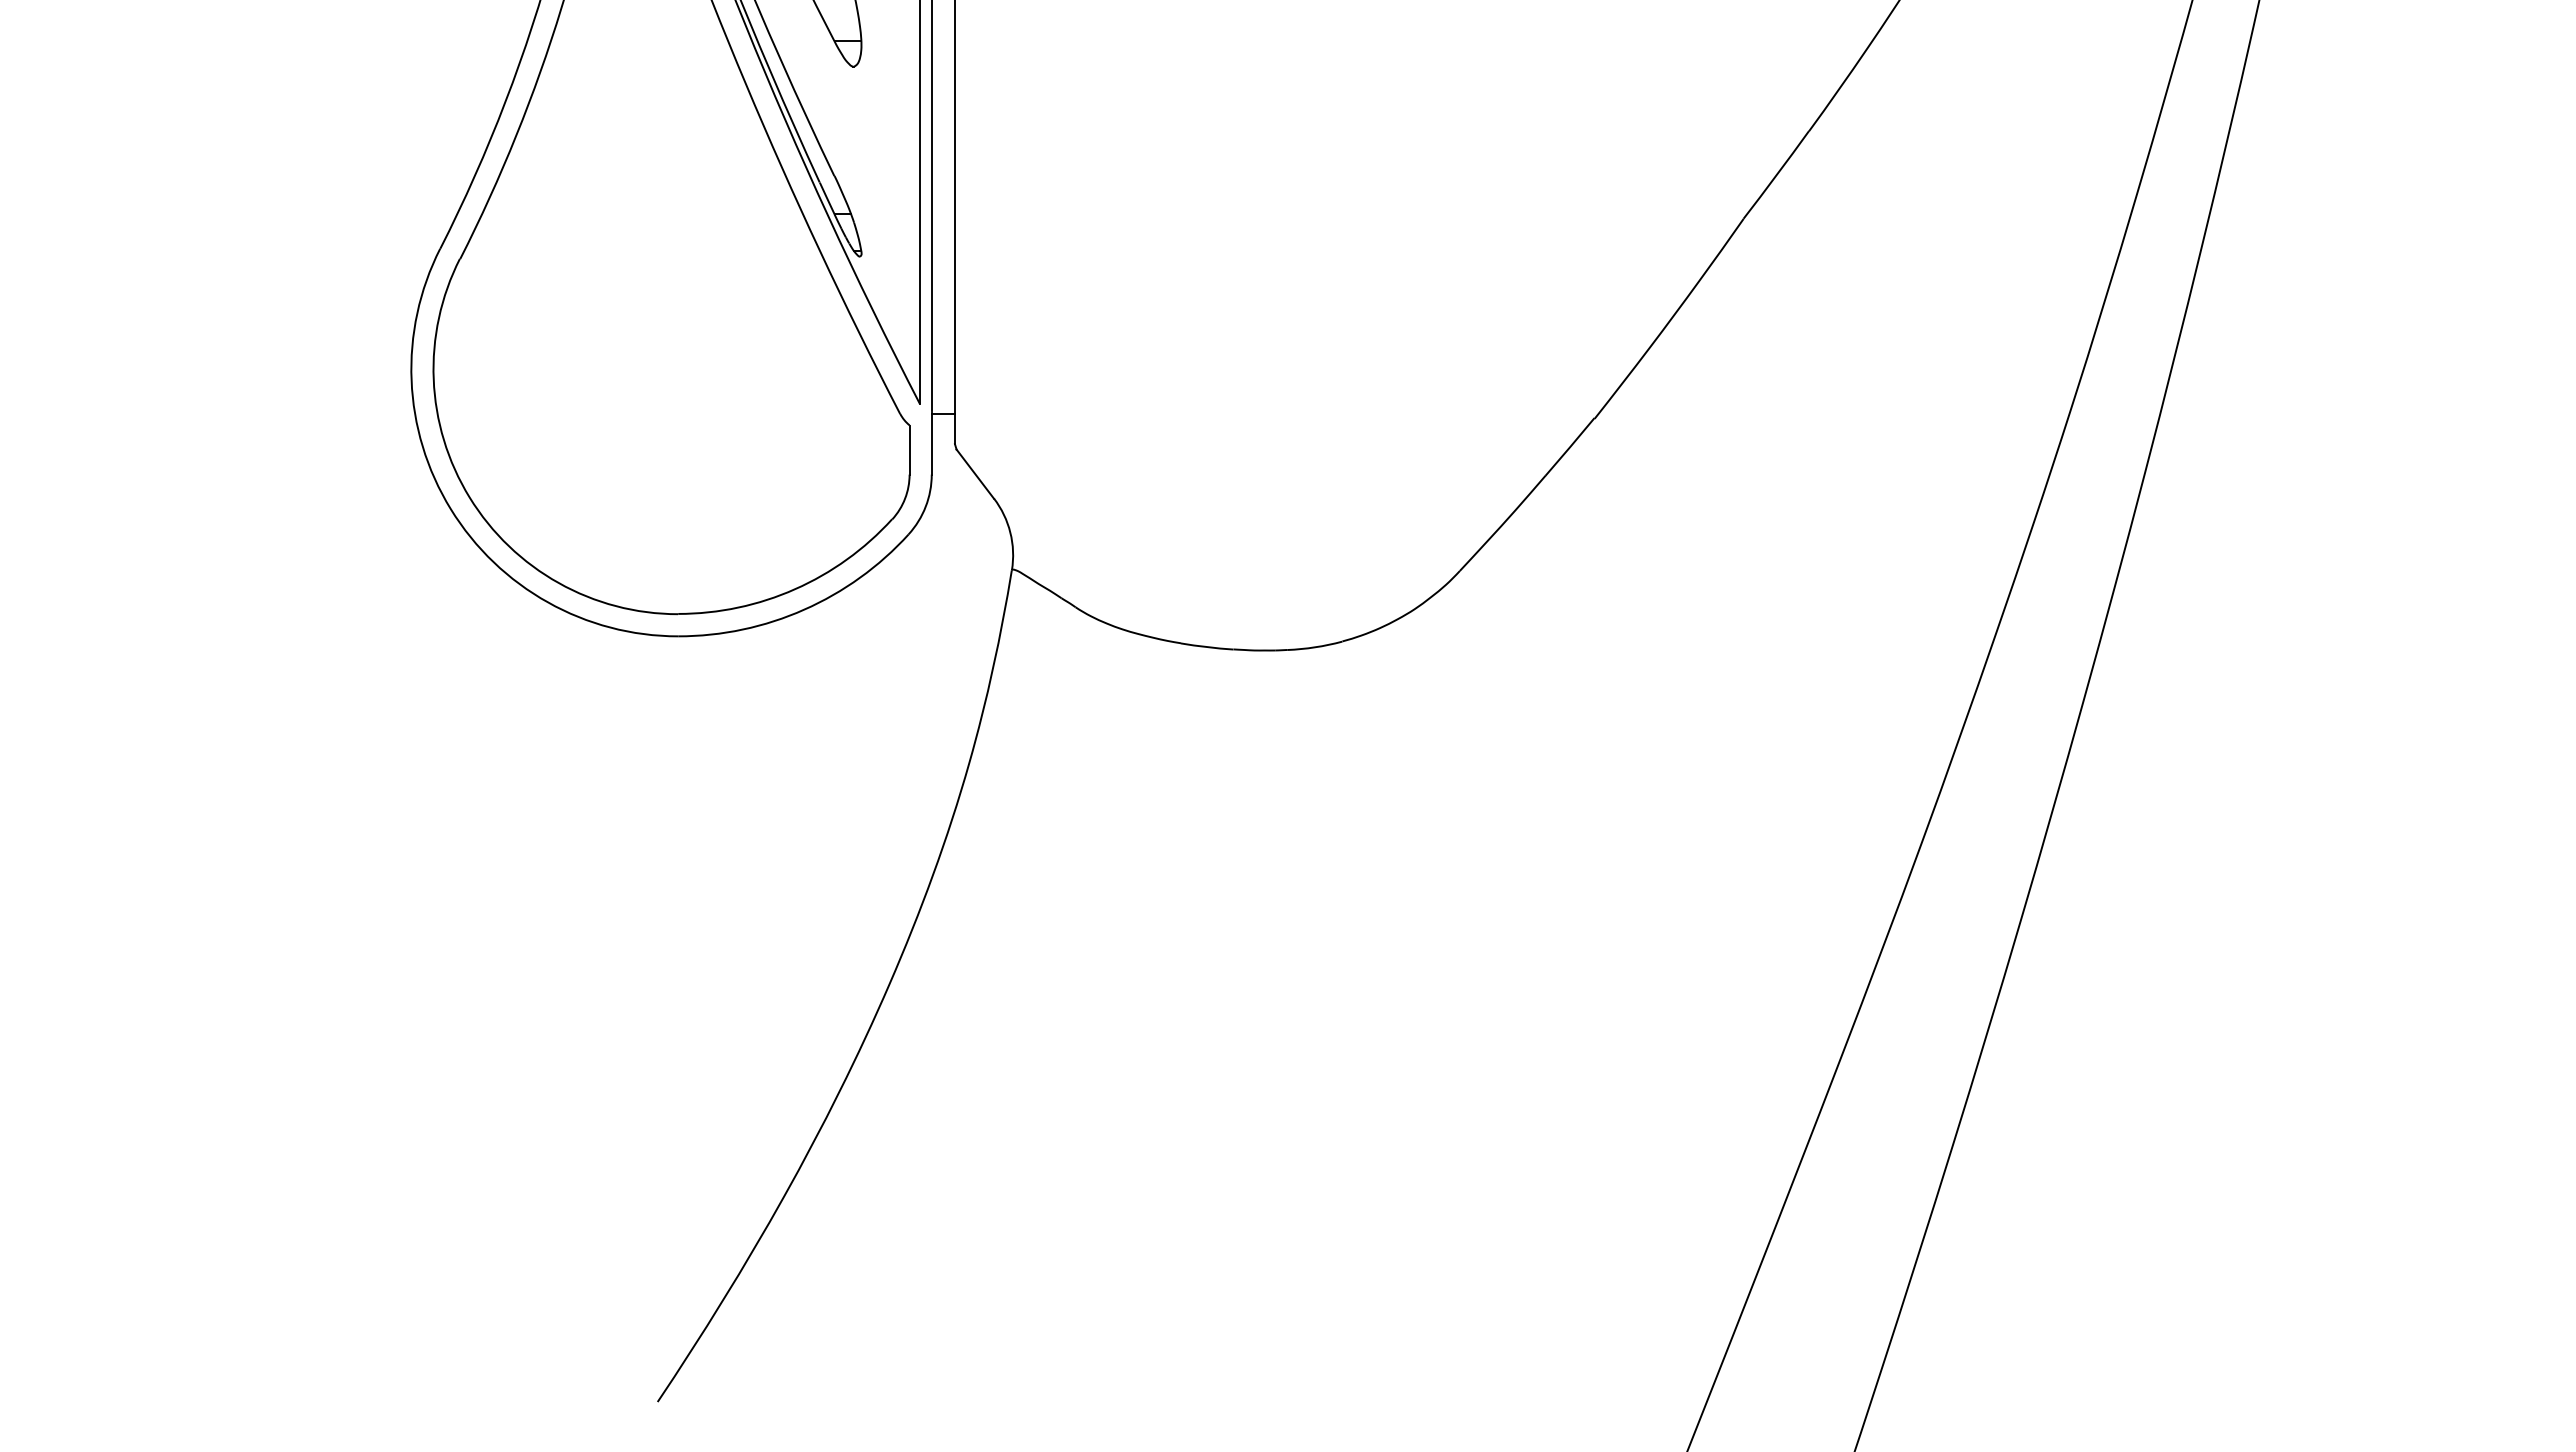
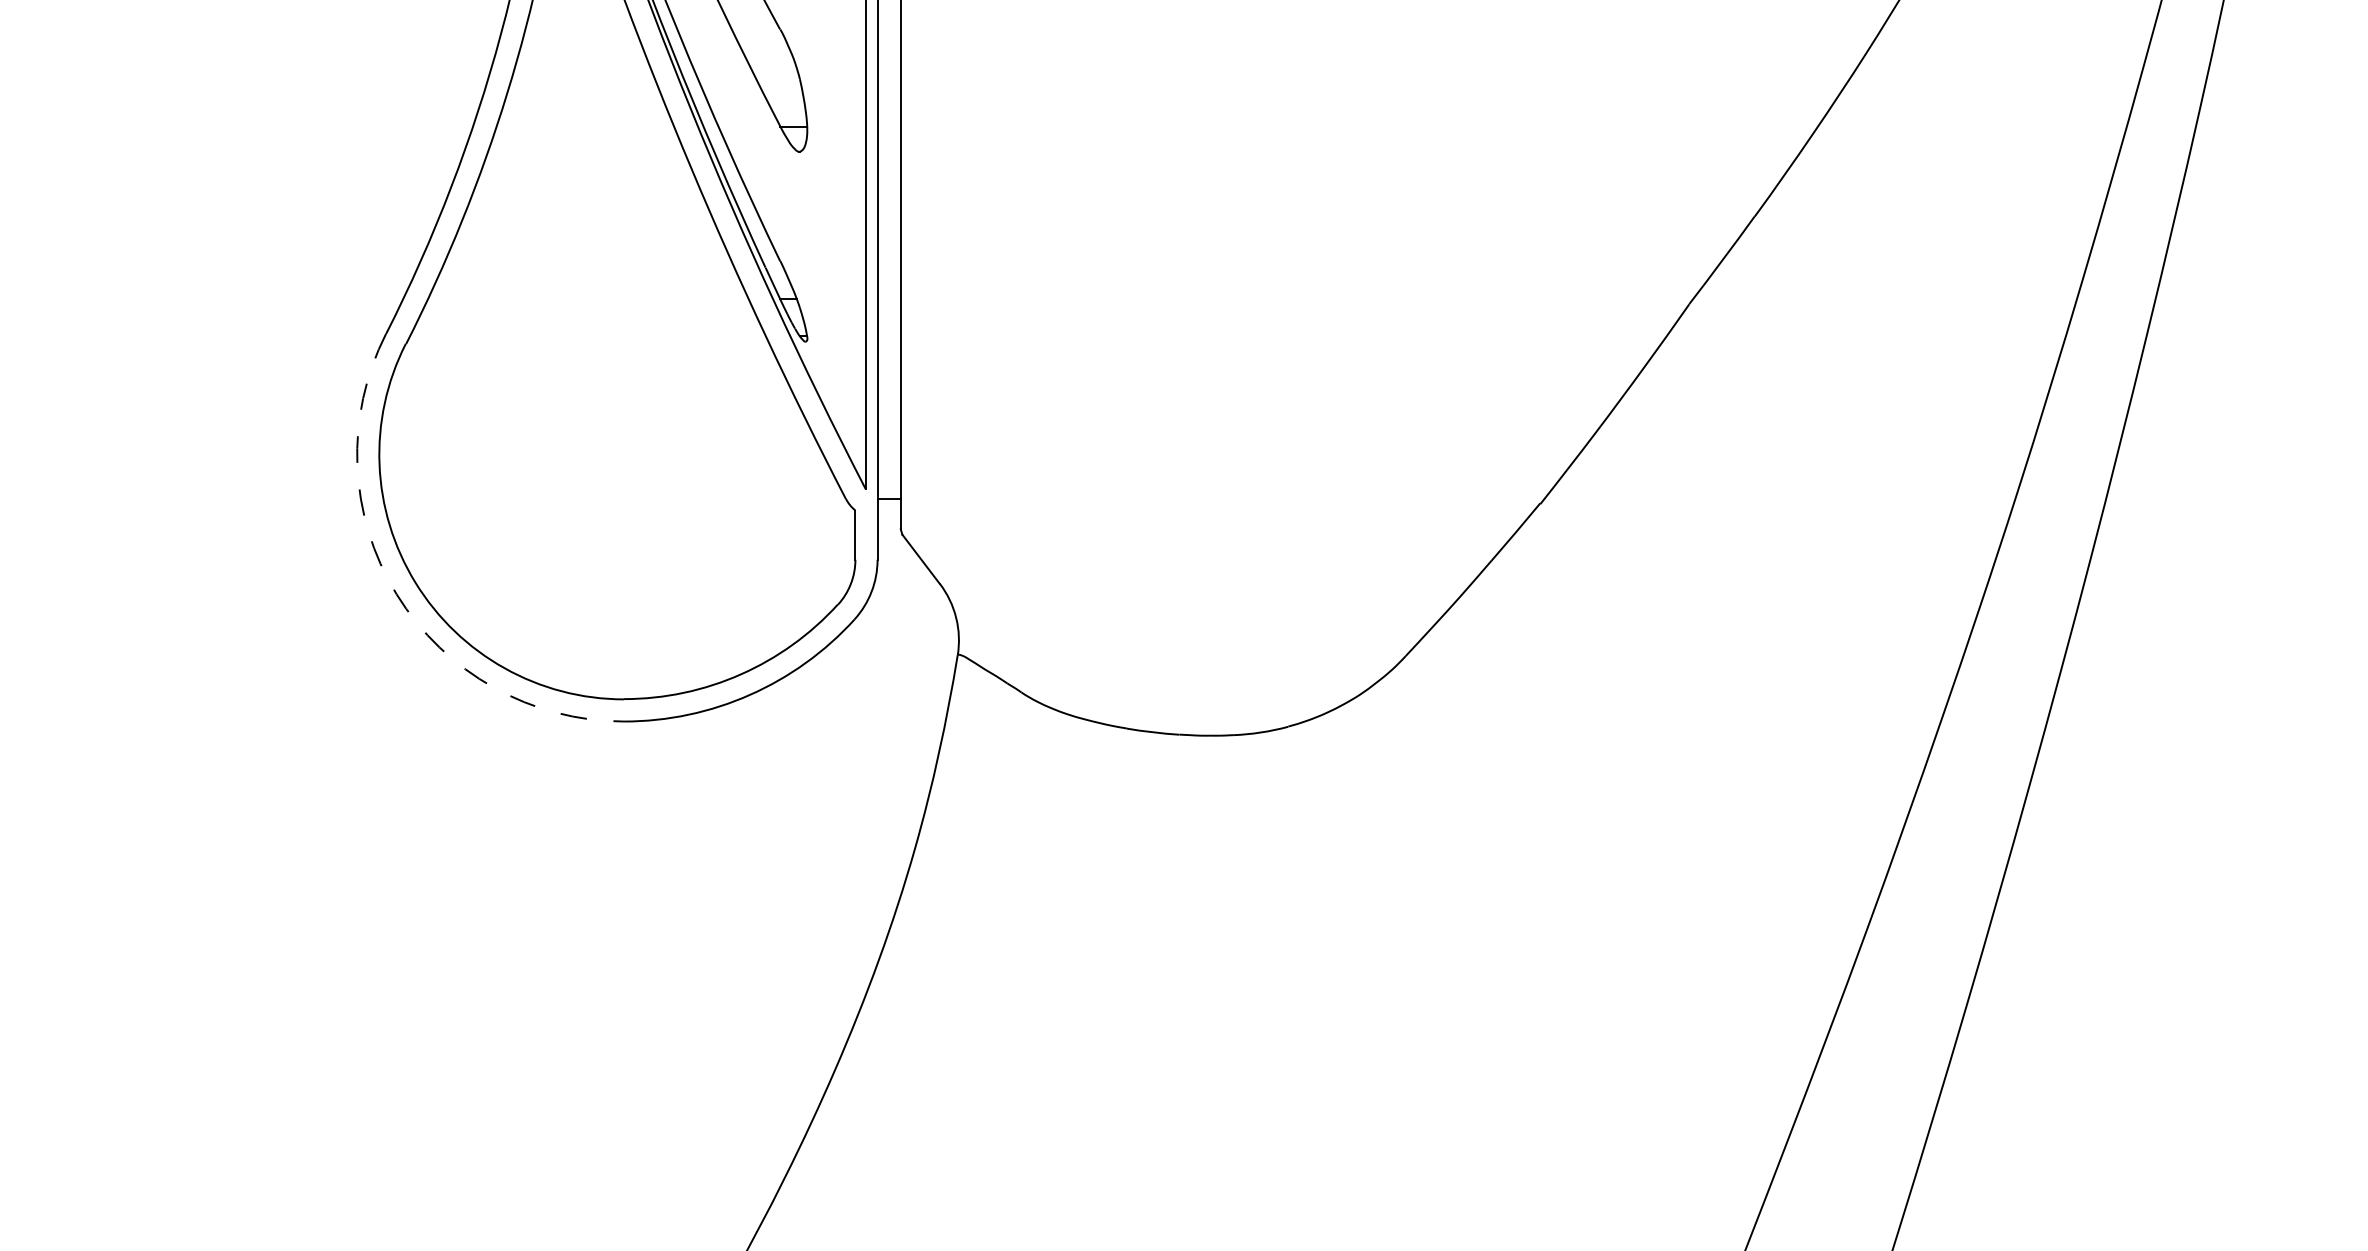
arc: (450, 509) -> (396, 594), solid -> dashed

